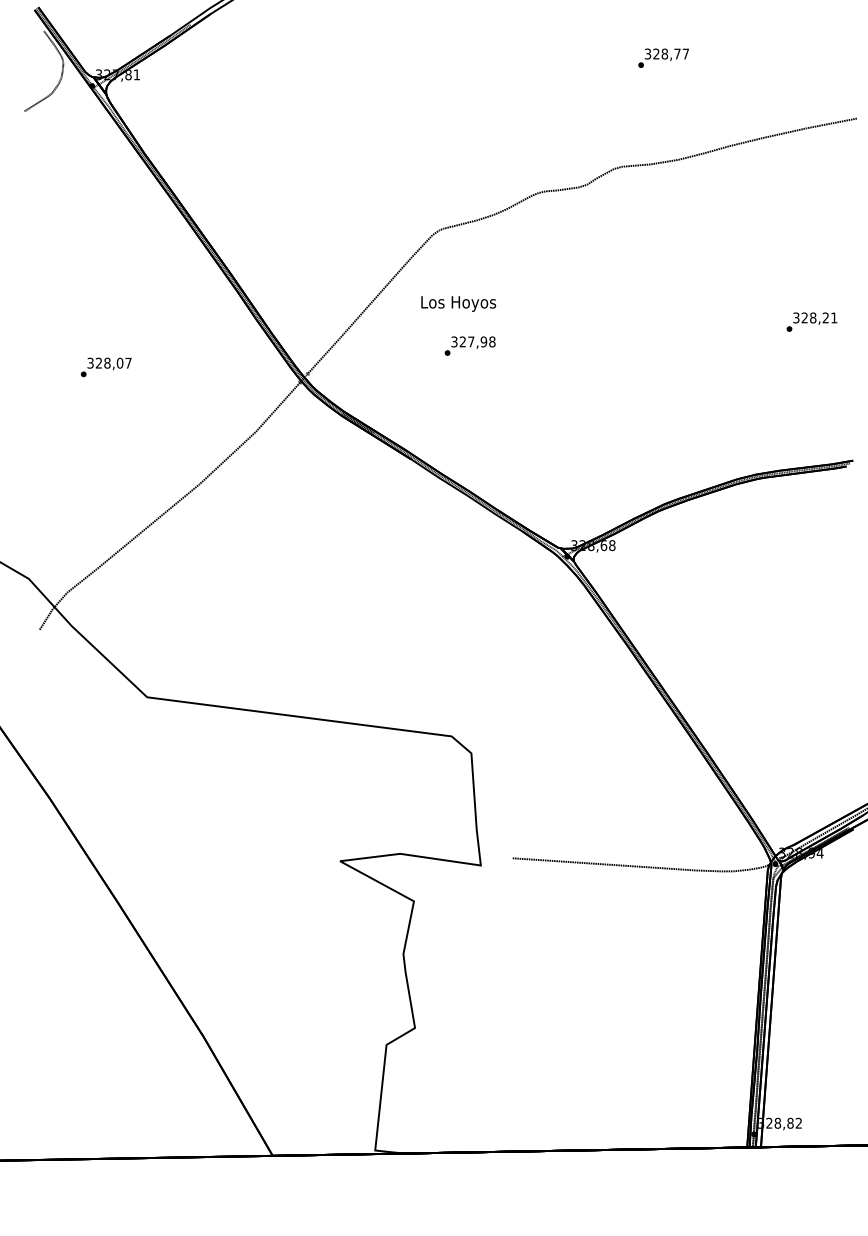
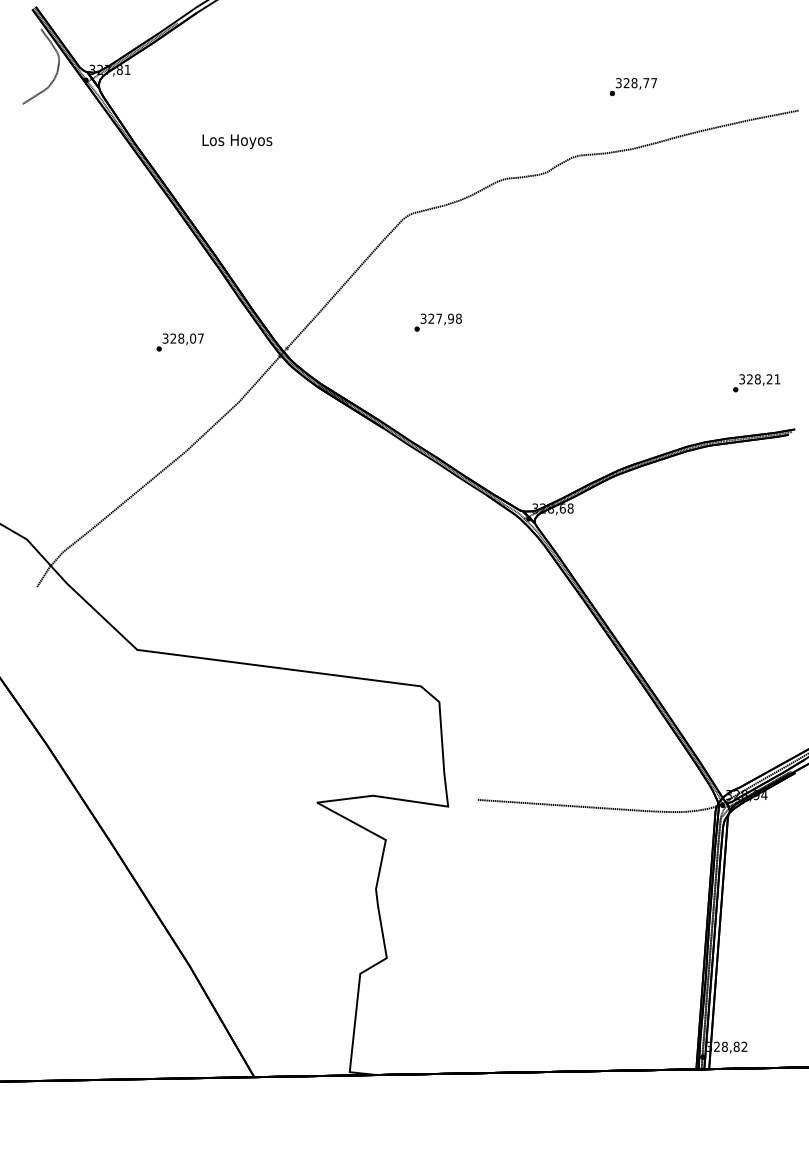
text: (663, 57) -> (633, 86), moved
text: (458, 303) -> (237, 141), moved
text: (811, 321) -> (756, 382), moved
text: (105, 367) -> (179, 342), moved

